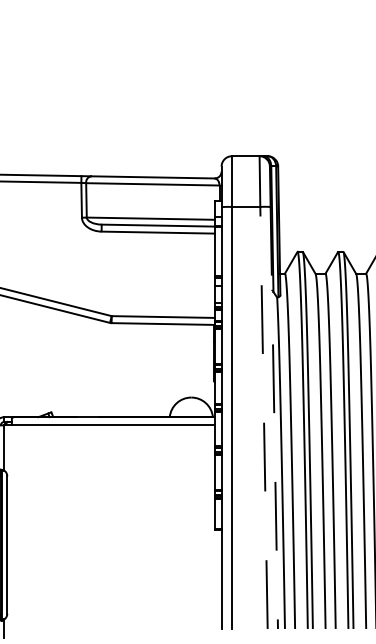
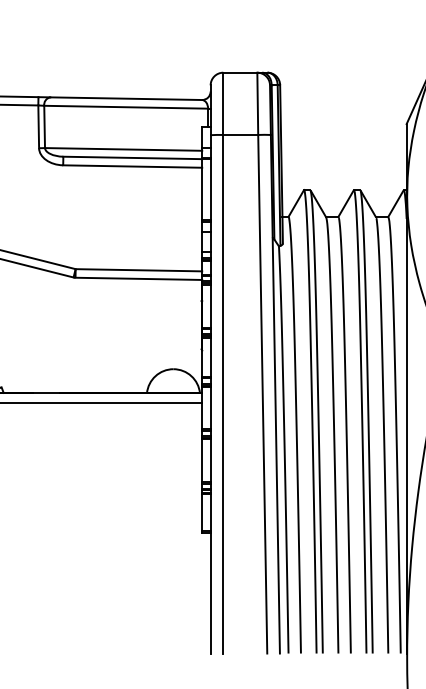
line: (263, 417) -> (262, 393), dashed -> solid
line: (274, 418) -> (275, 394), dashed -> solid

